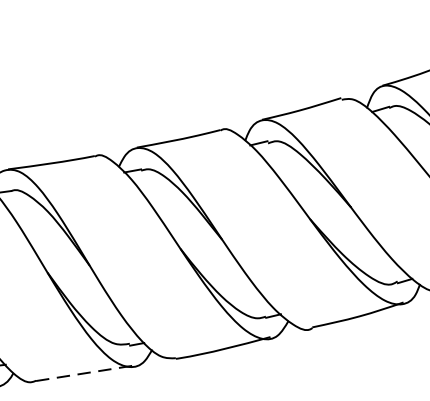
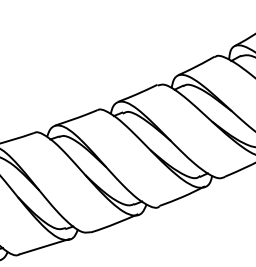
line: (84, 372) -> (44, 246), dashed -> solid

